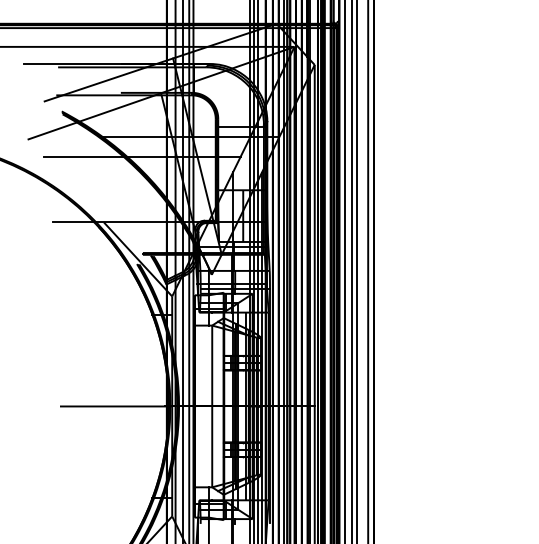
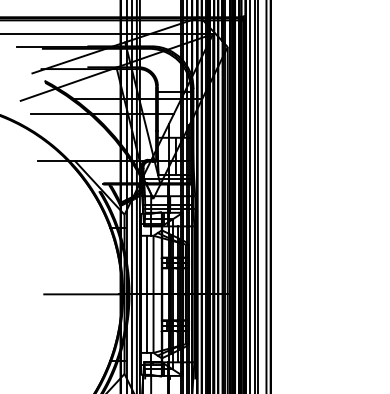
line: (203, 405) -> (147, 293), added

